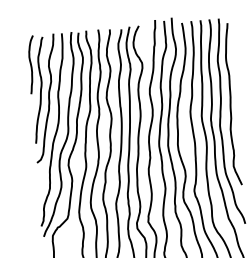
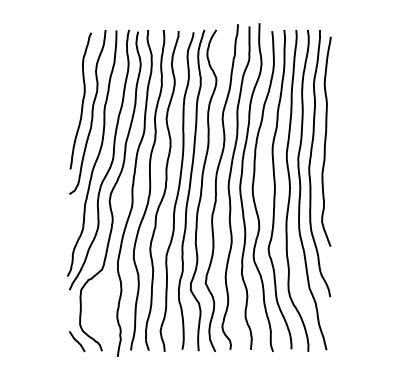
curve: (32, 64) -> (74, 67), removed

